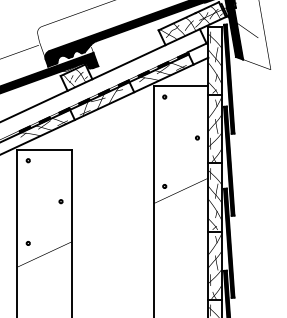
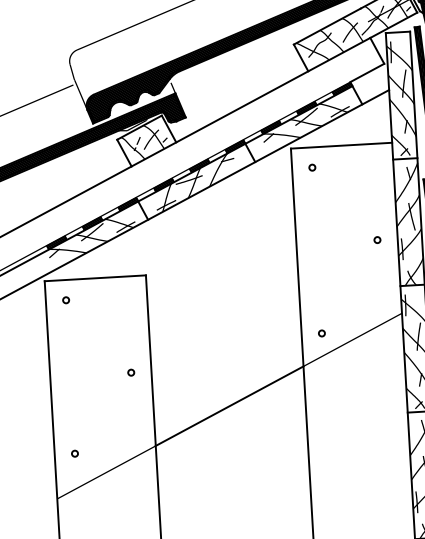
line: (112, 222) -> (228, 405), added

